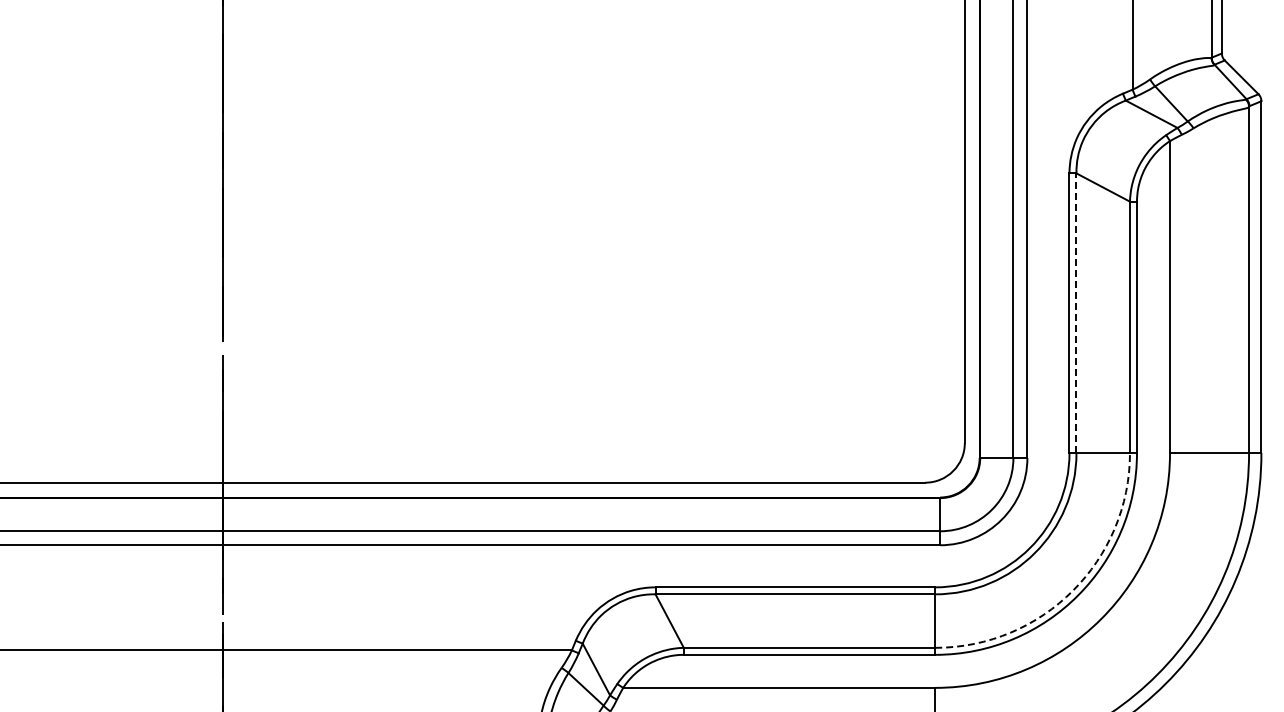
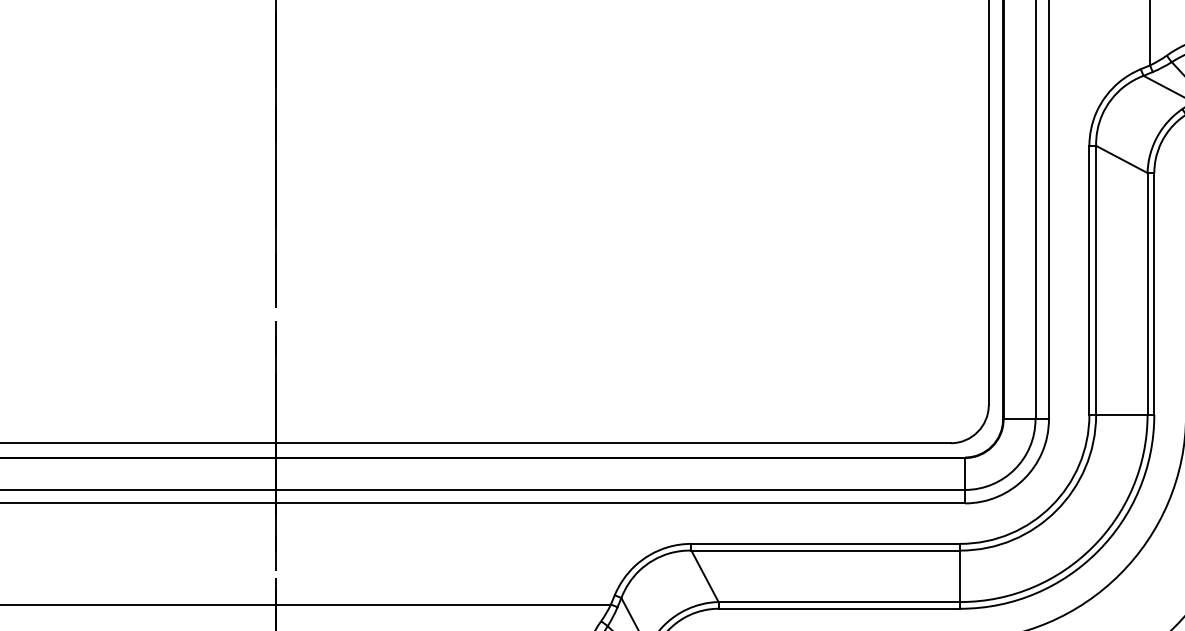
line: (1076, 313) -> (1096, 280), dashed -> solid
arc: (1072, 590) -> (1092, 546), dashed -> solid

